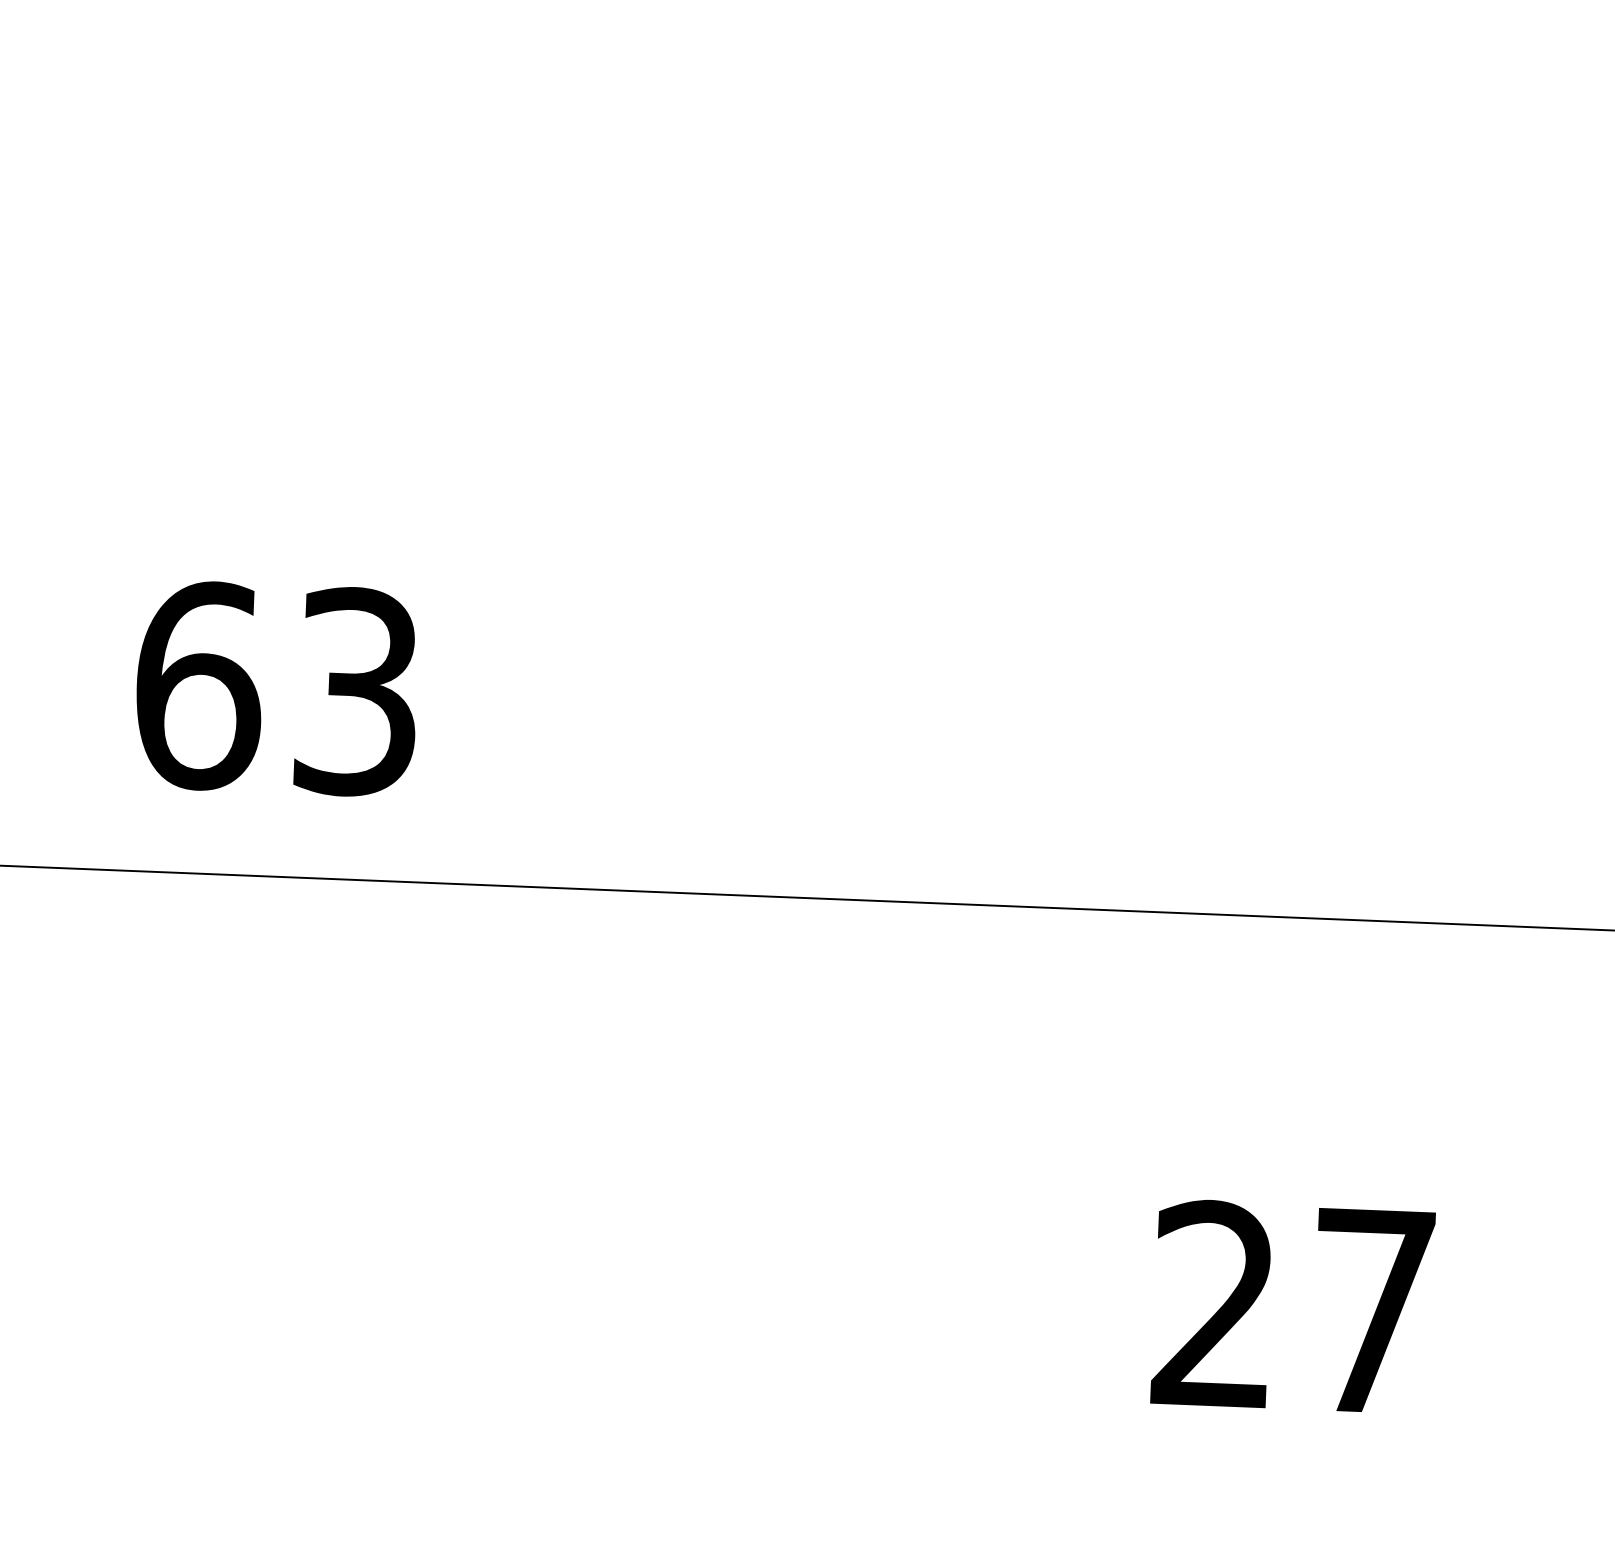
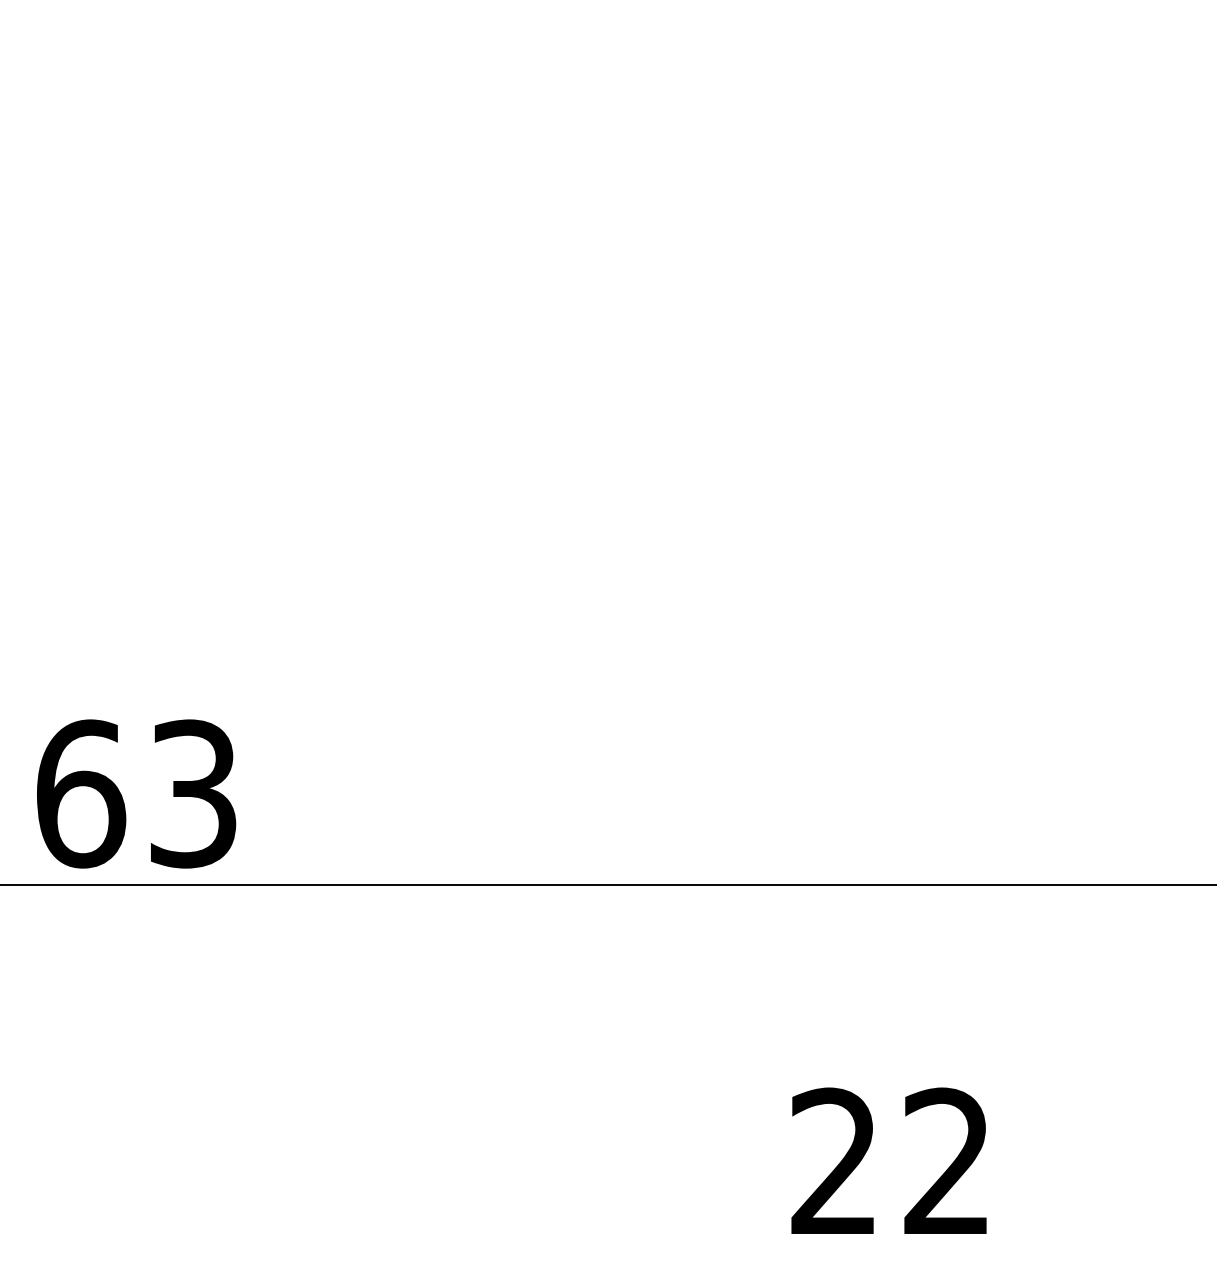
text: (276, 688) -> (136, 793), moved
text: (1372, 1309) -> (946, 1160), 27 -> 22

